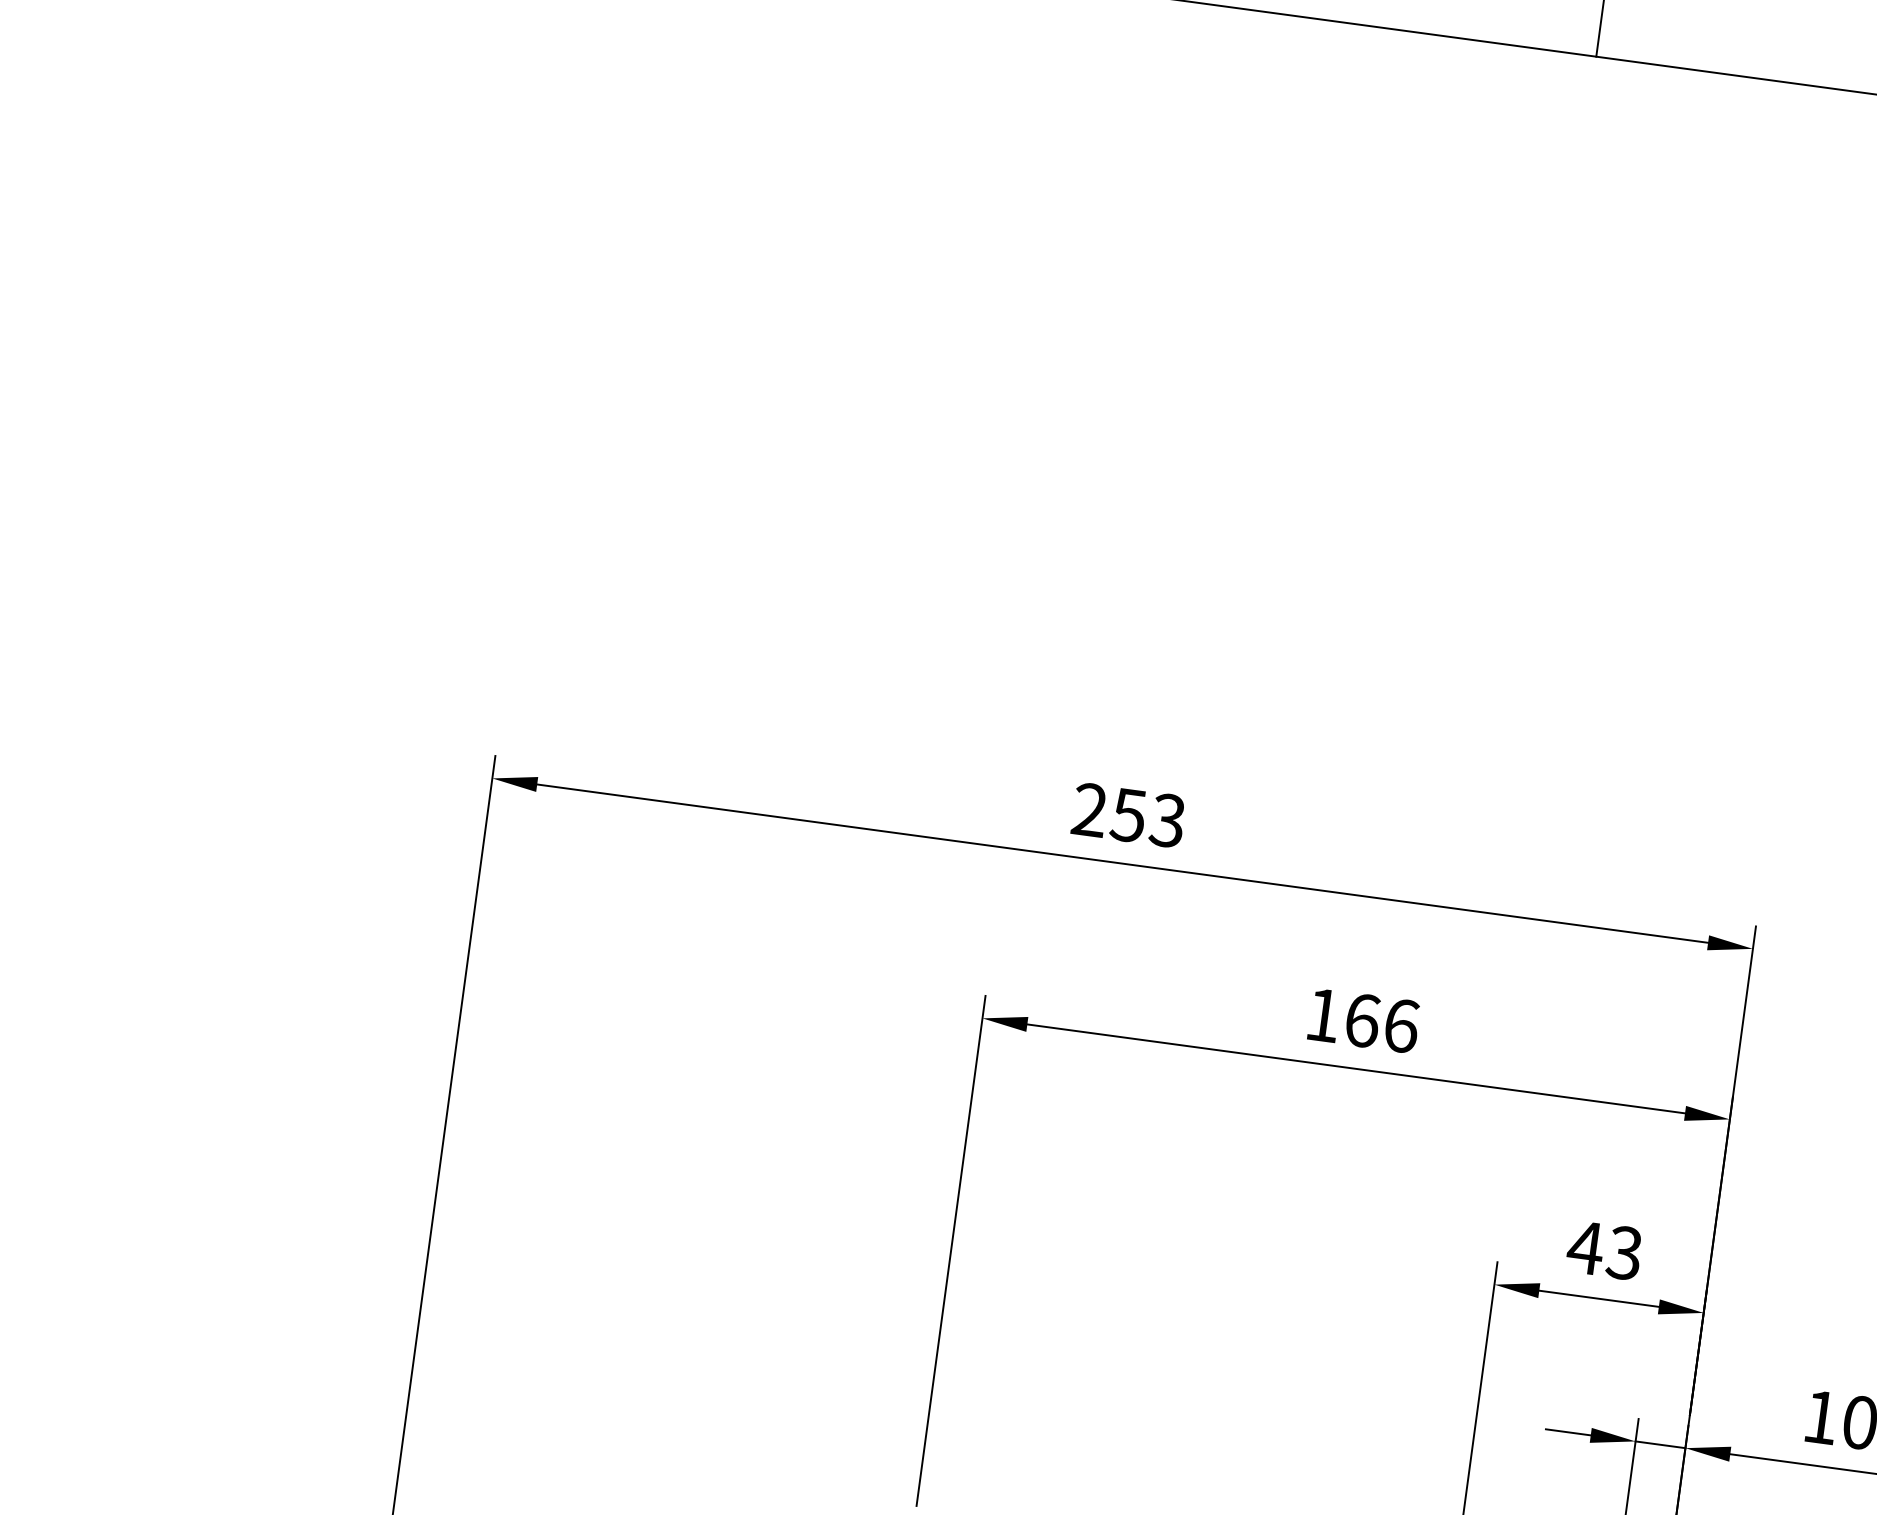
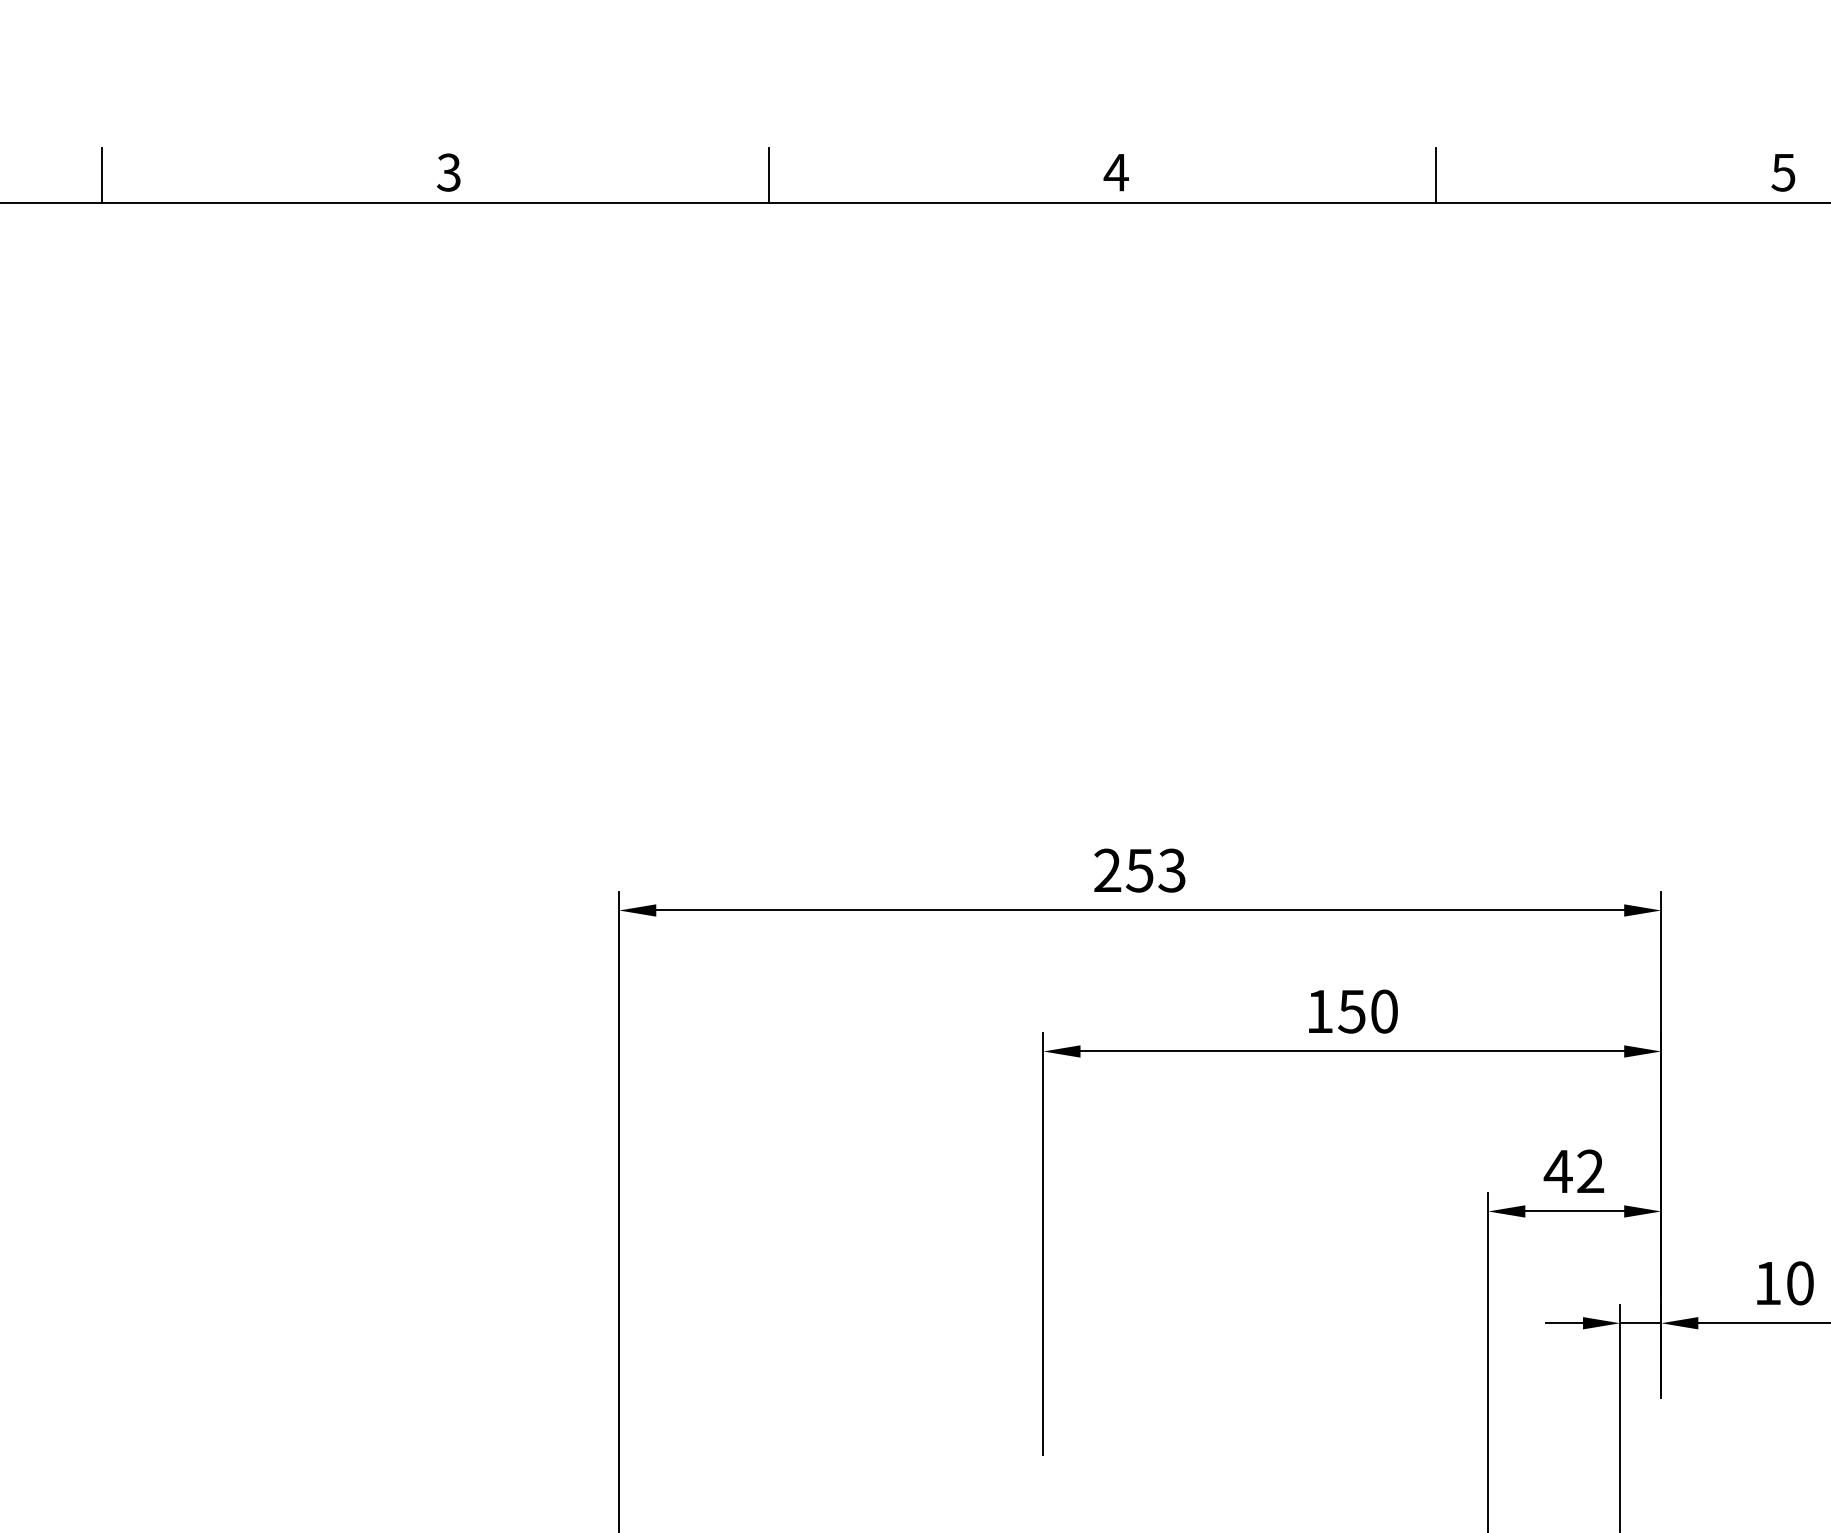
text: (1382, 1023) -> (1368, 1011), 166 -> 150
text: (1624, 1253) -> (1590, 1171), 43 -> 42

